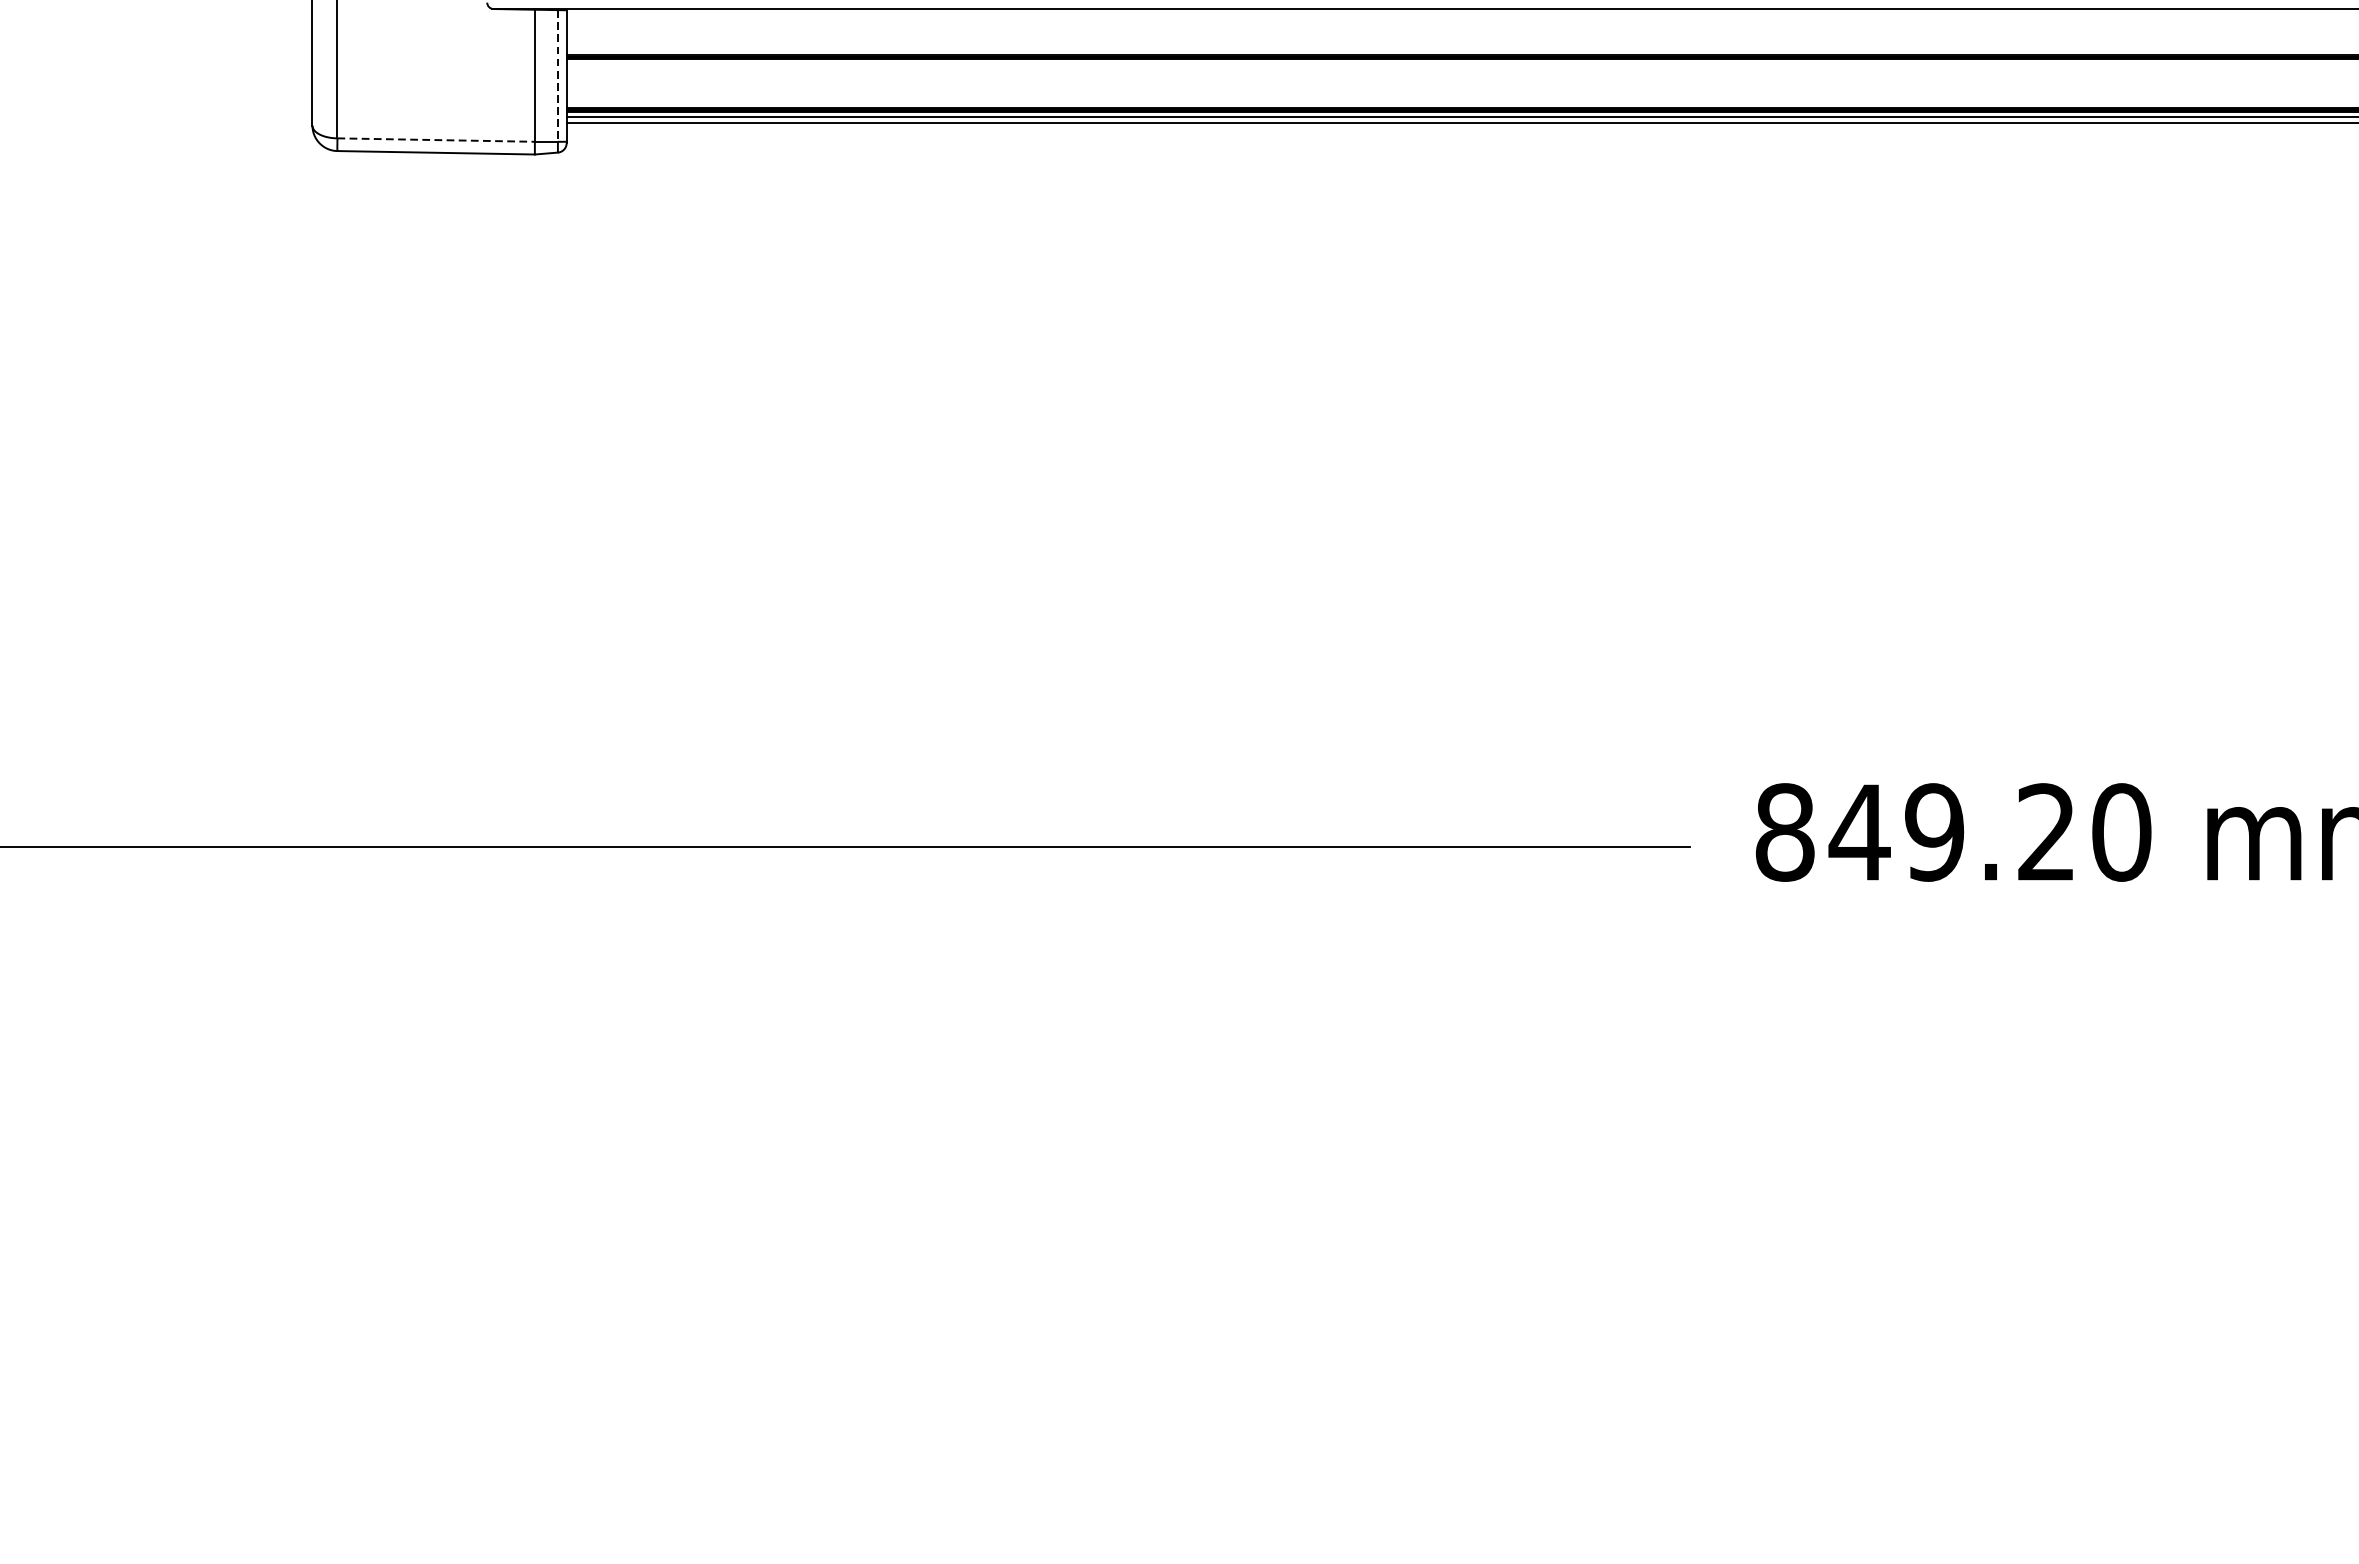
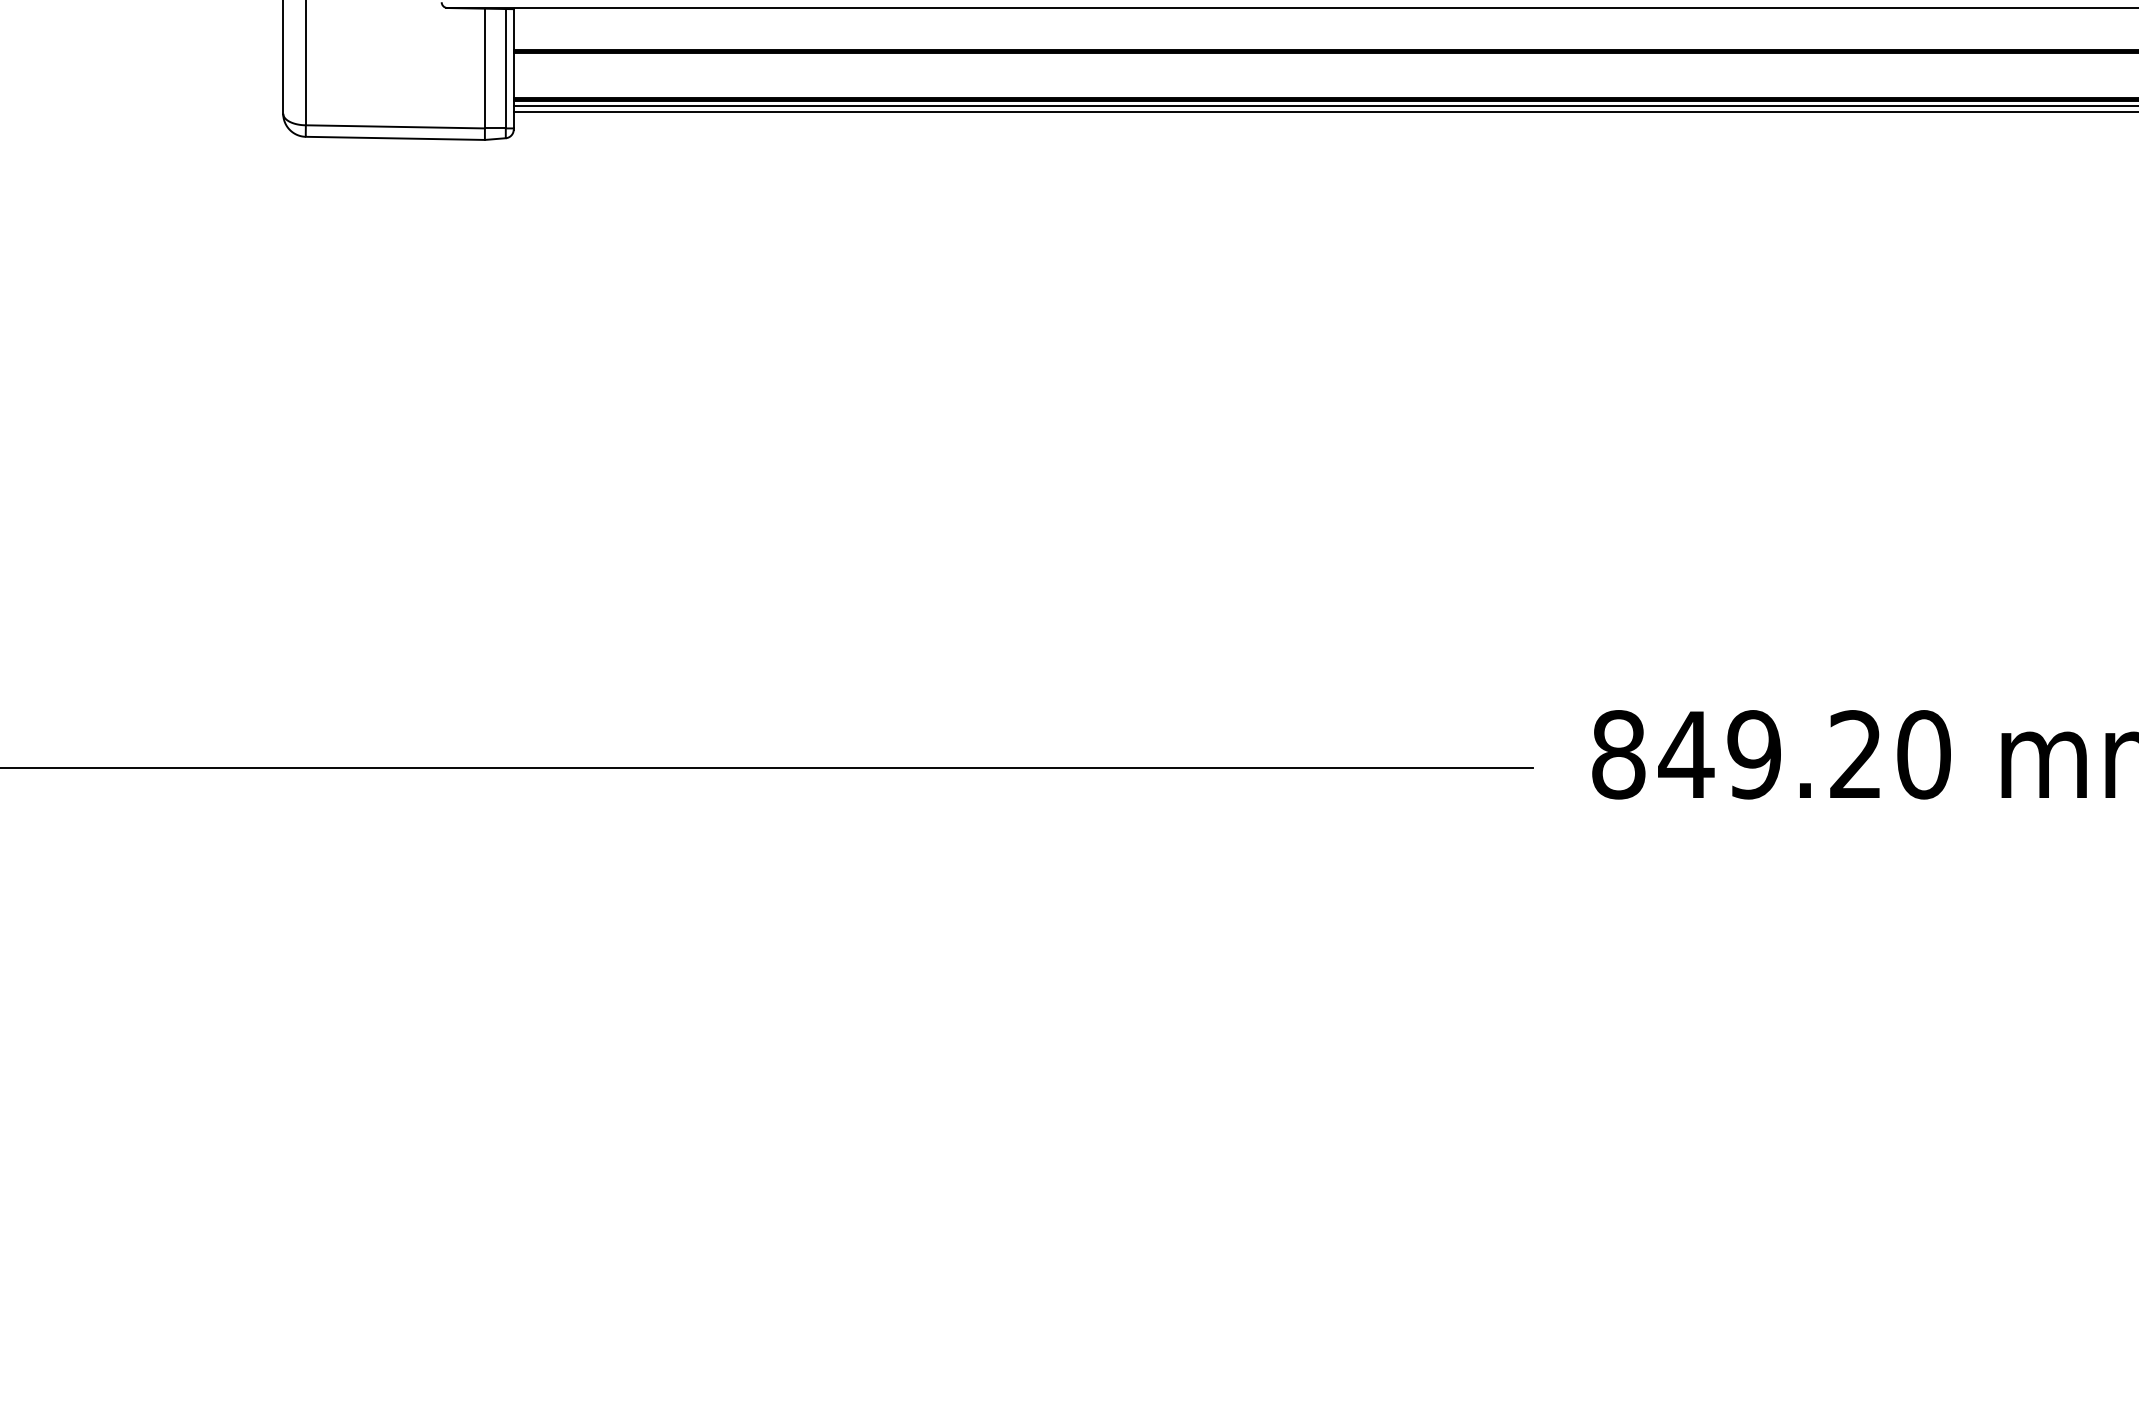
line: (557, 75) -> (505, 68), dashed -> solid
line: (436, 139) -> (395, 126), dashed -> solid

